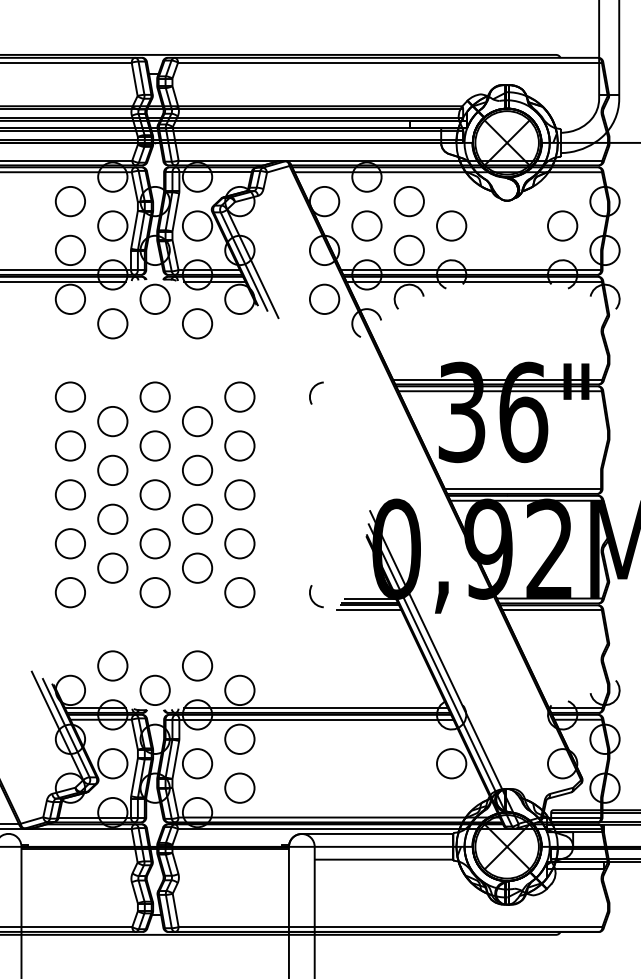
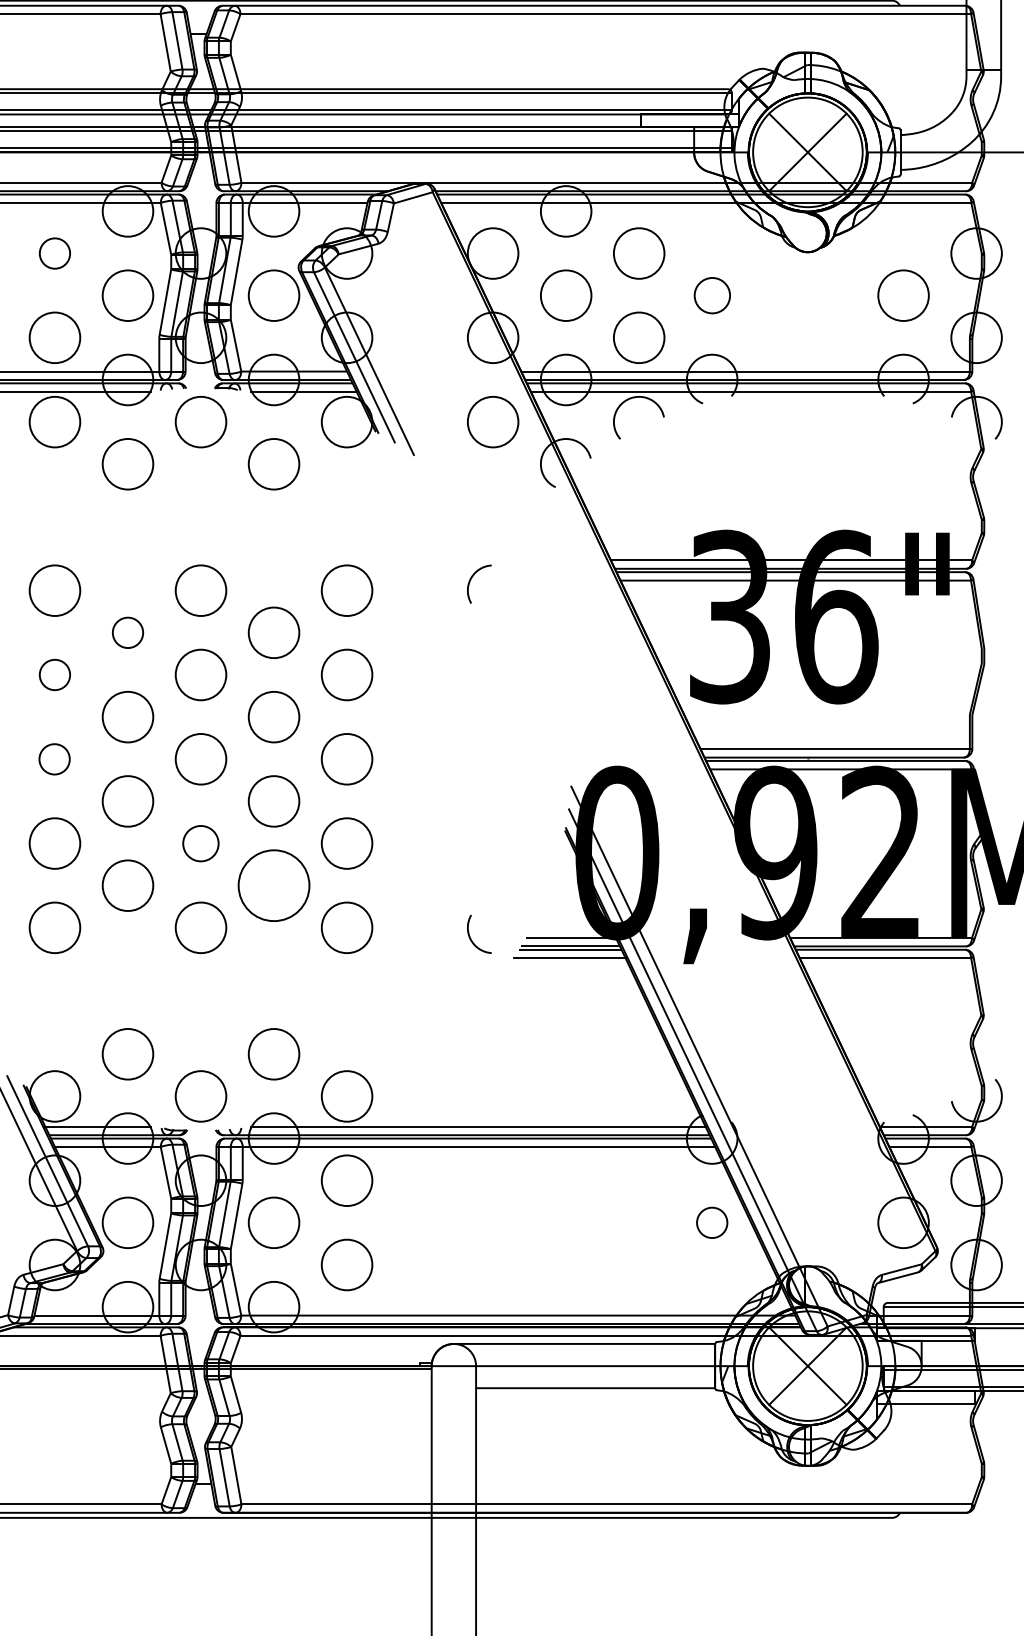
circle: (70, 201) -> (55, 253), size x0.6
circle: (451, 225) -> (711, 294), size x0.7
circle: (112, 421) -> (127, 632), size x0.6
circle: (70, 445) -> (55, 674), size x0.6
circle: (69, 494) -> (53, 758), size x0.6
circle: (154, 543) -> (199, 843), size x0.7
circle: (197, 567) -> (273, 884), size x1.4
circle: (451, 763) -> (711, 1222), size x0.6

